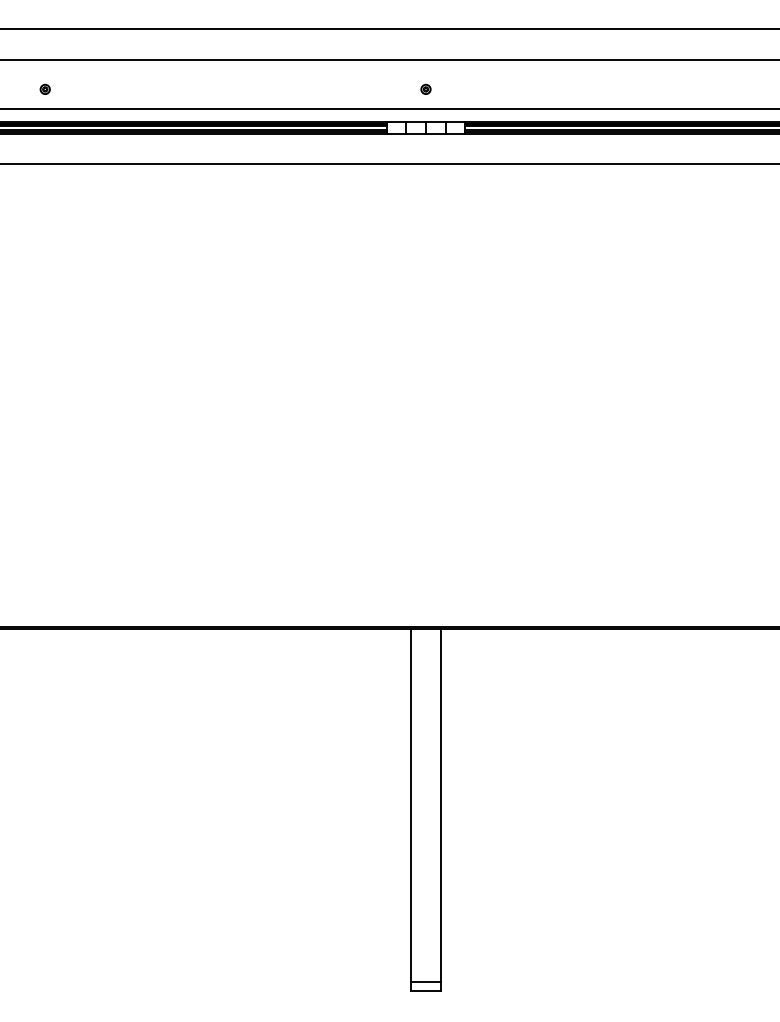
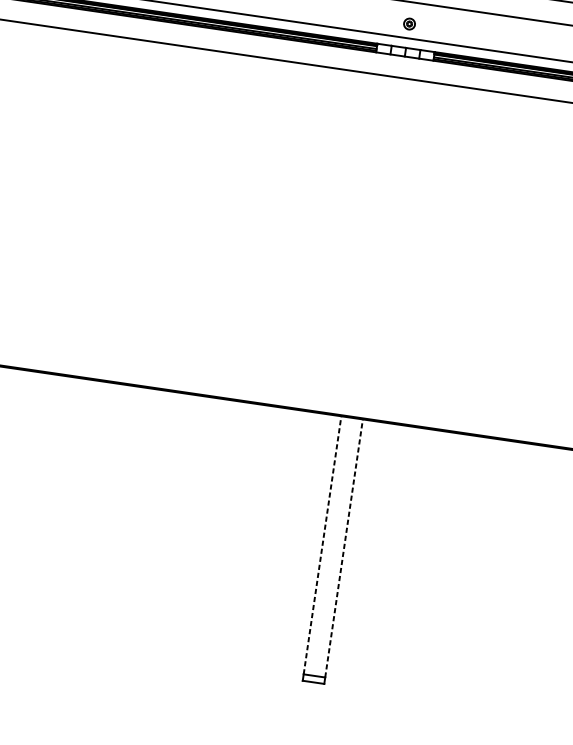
part: (425, 88) -> (409, 23), size x1.6
line: (411, 805) -> (322, 545), solid -> dashed
line: (440, 805) -> (343, 548), solid -> dashed

